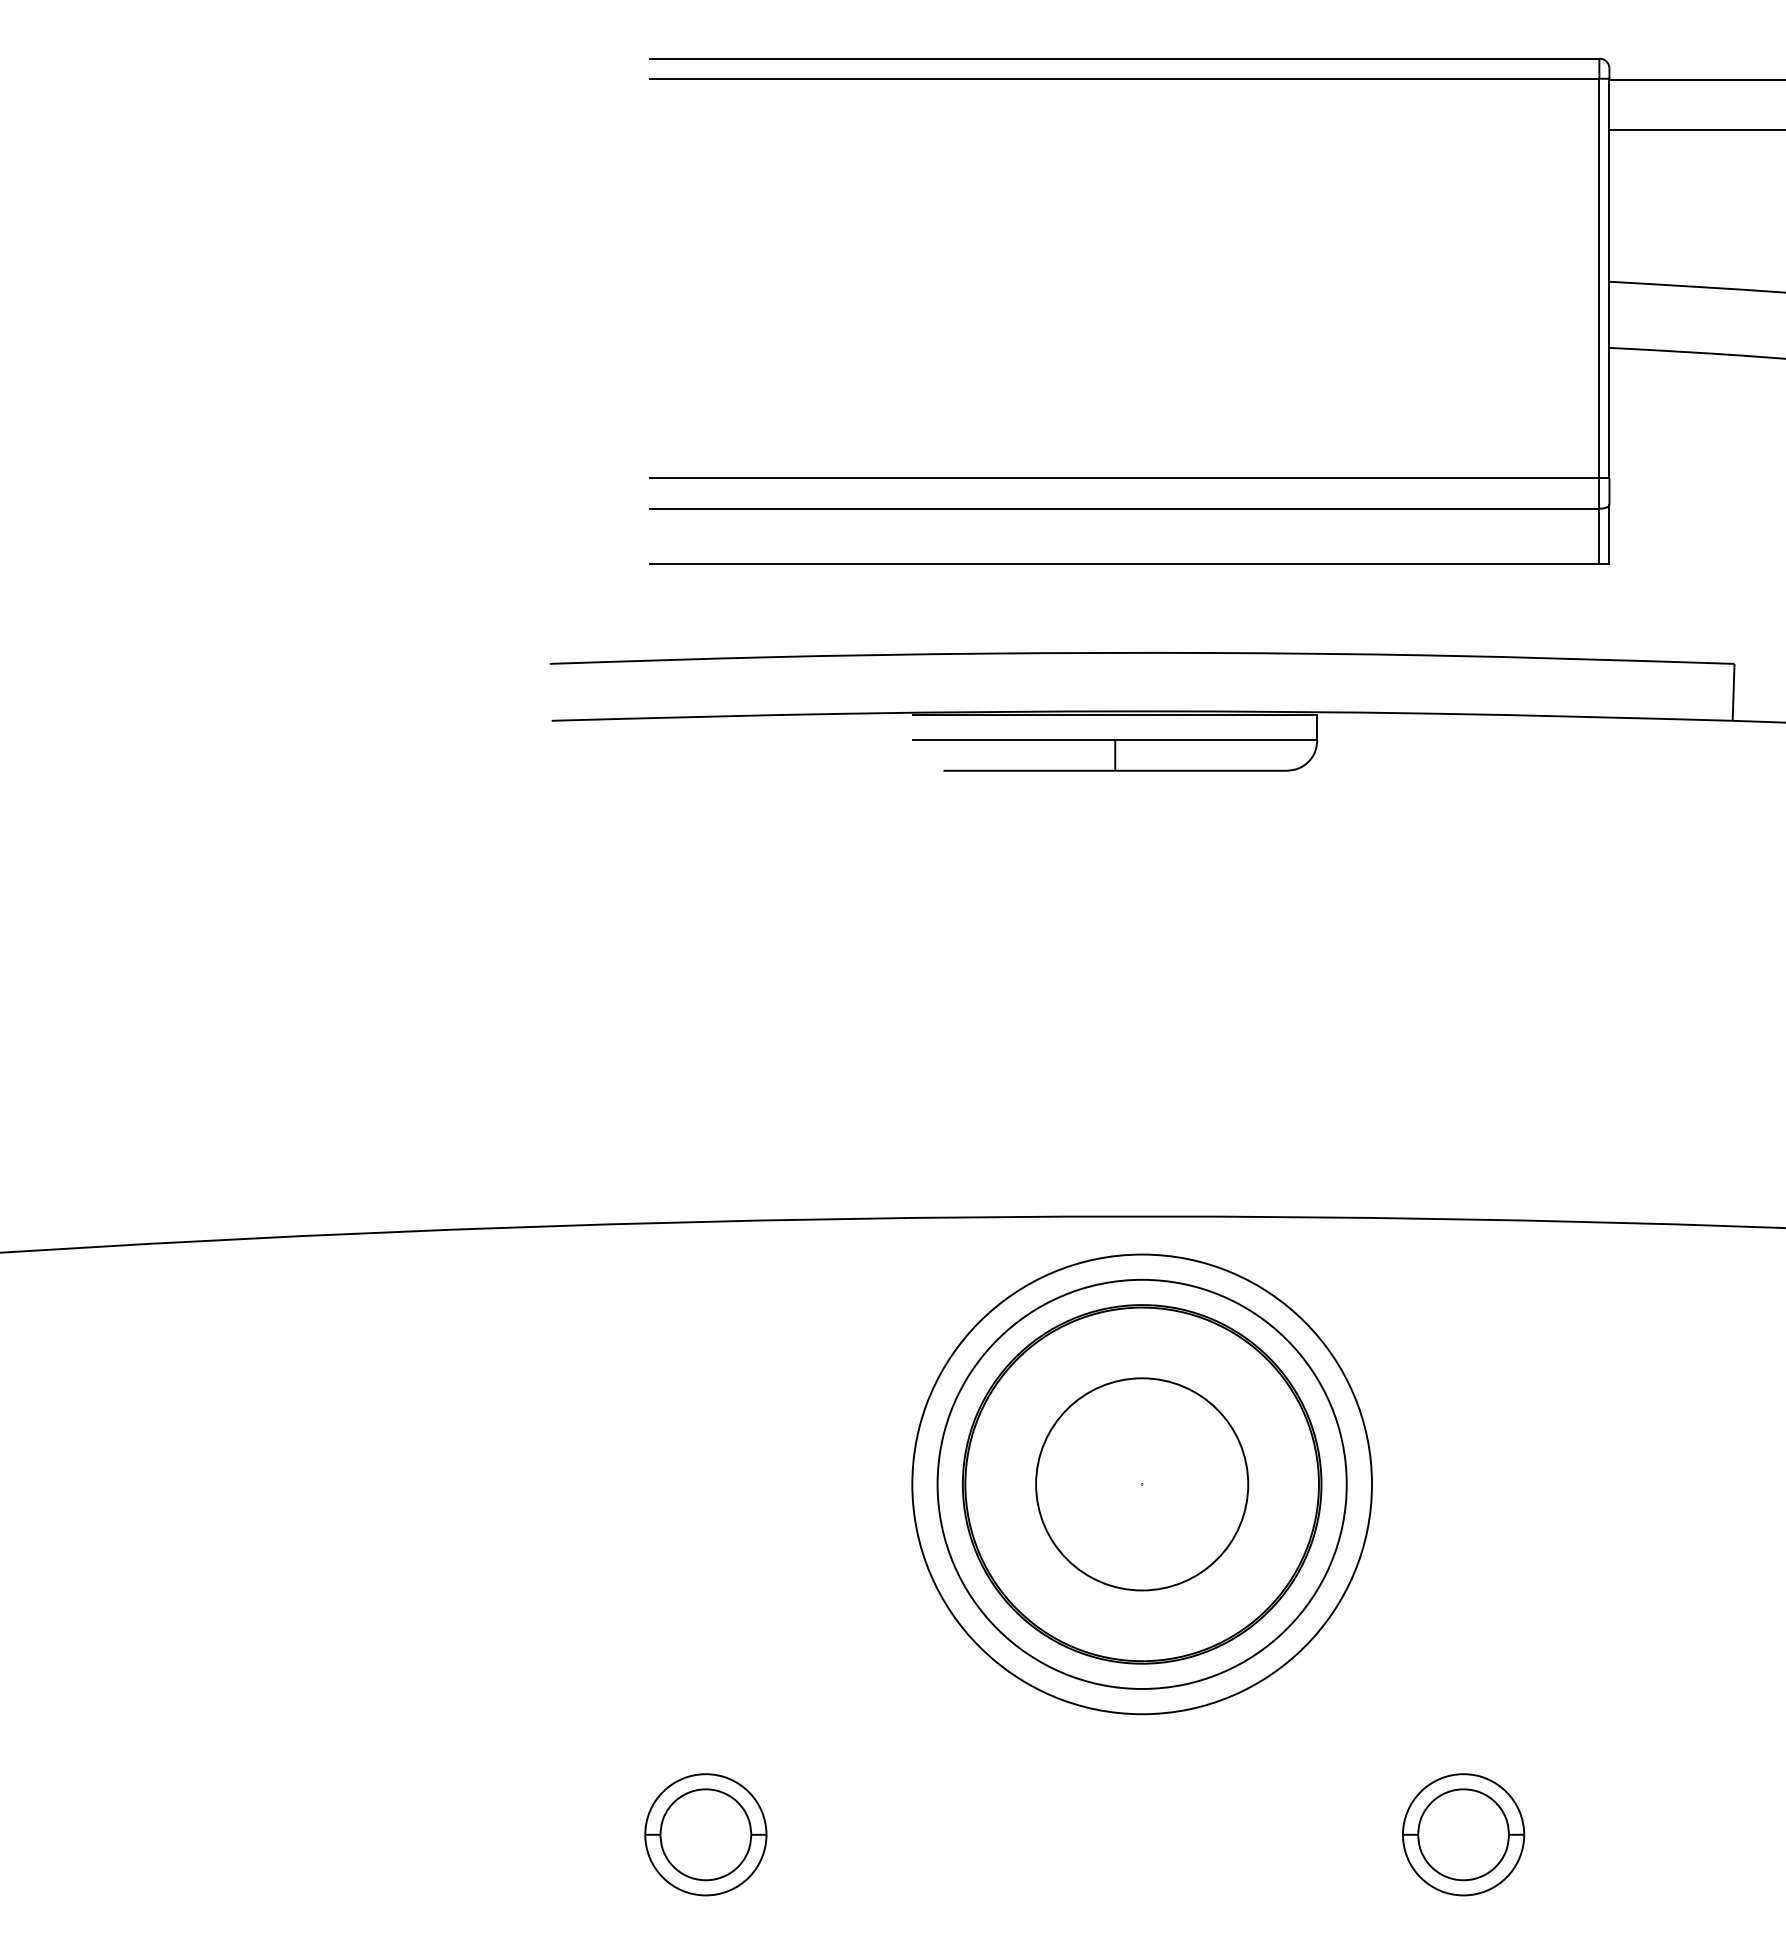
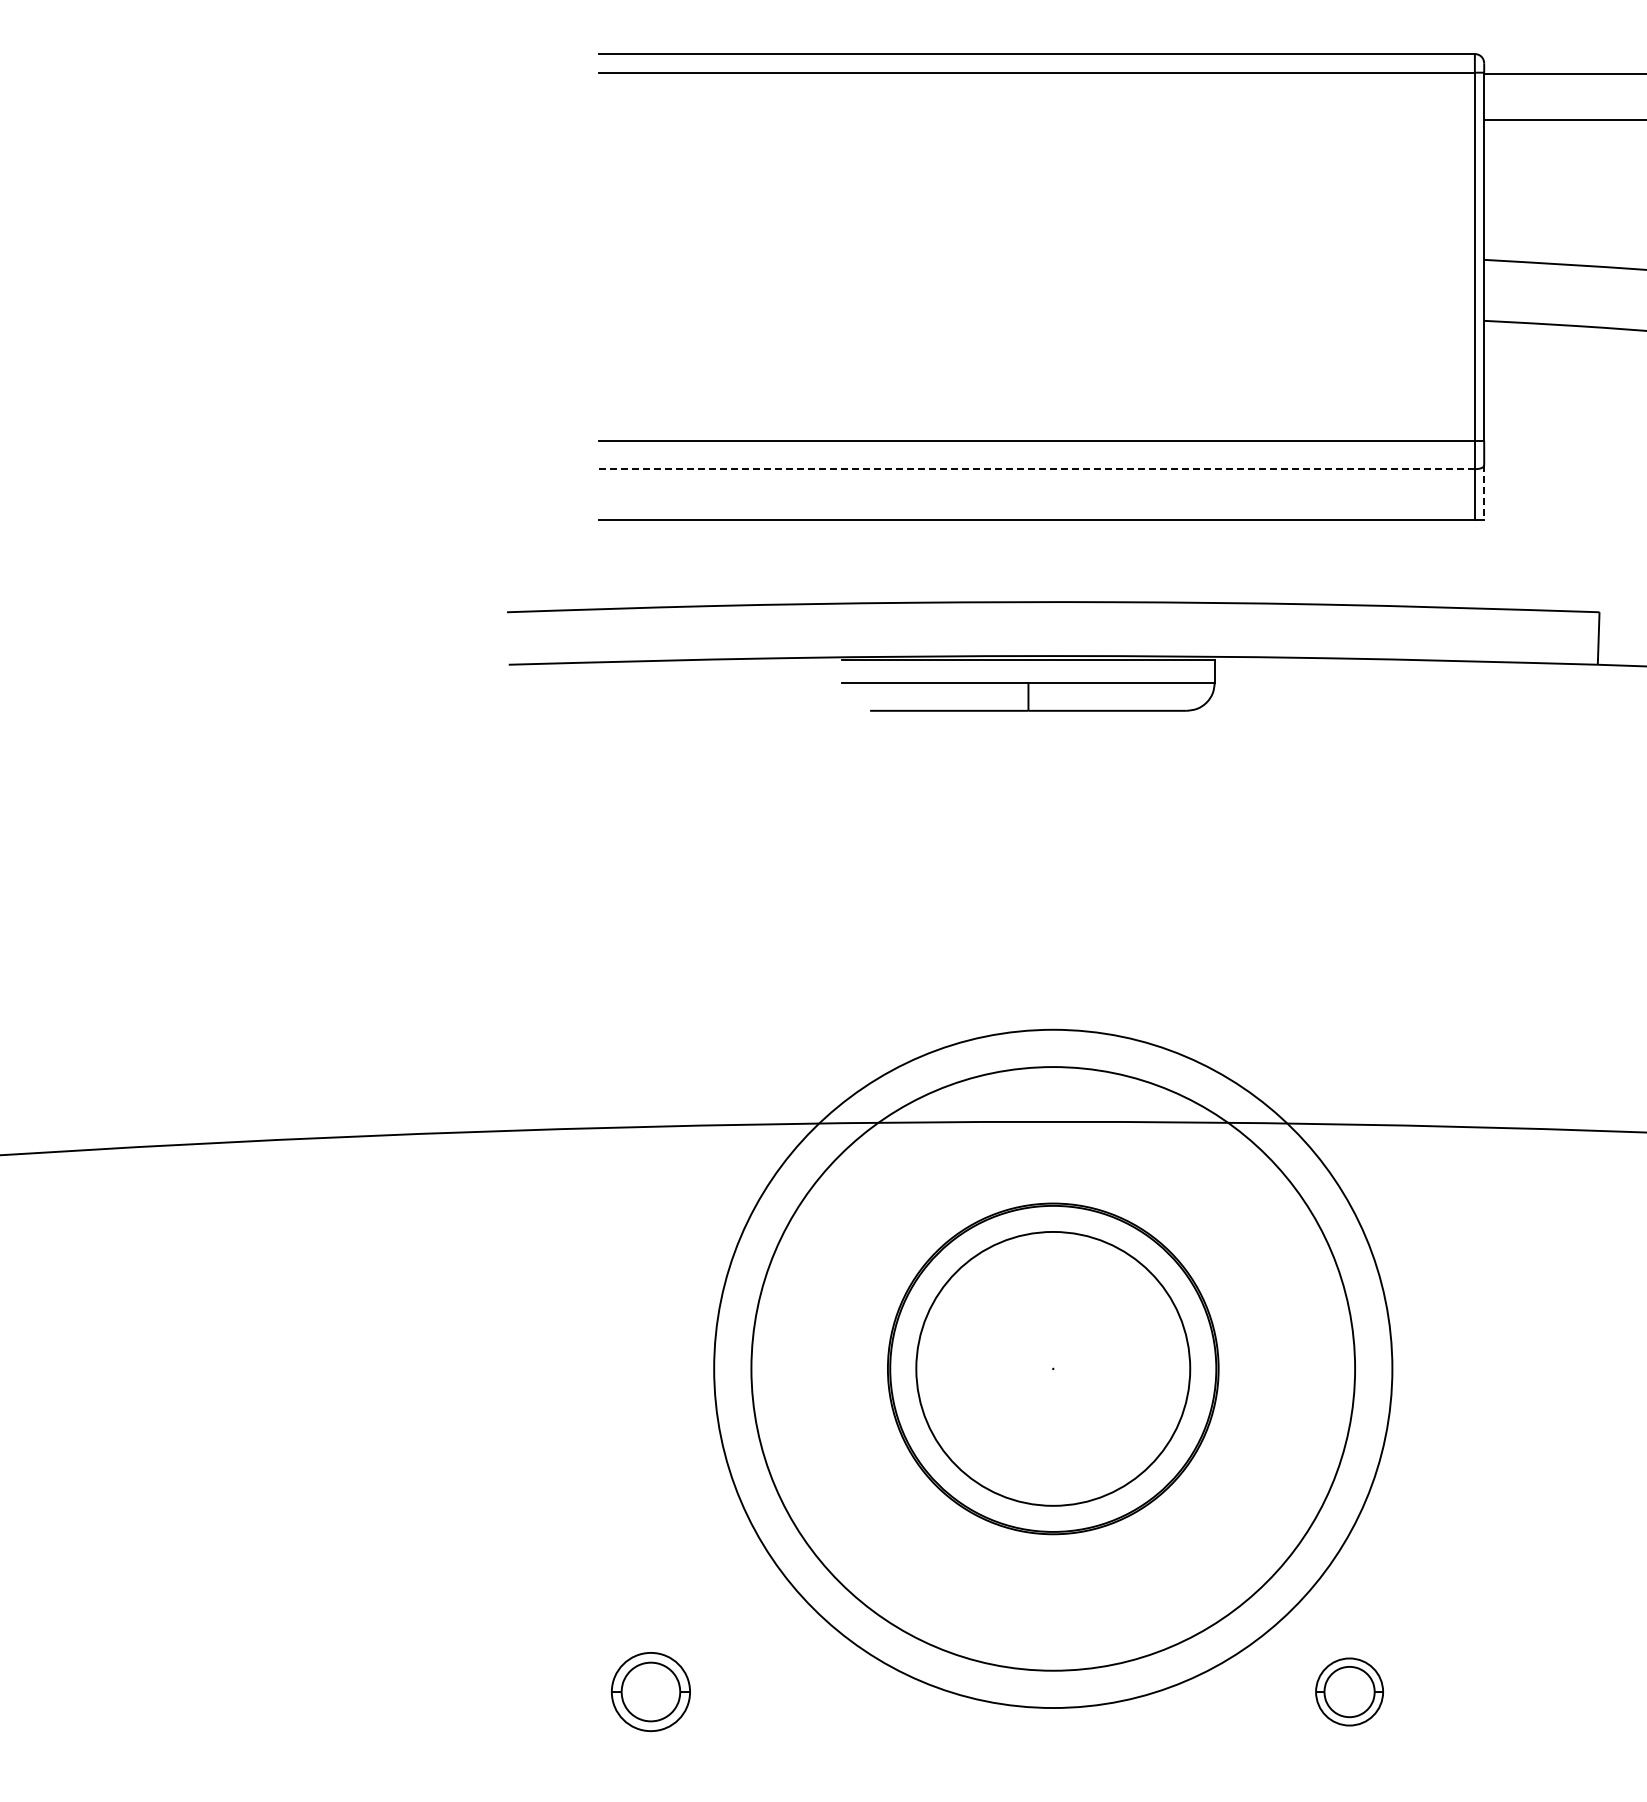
line: (1125, 509) -> (1037, 469), solid -> dashed
line: (1609, 535) -> (1484, 493), solid -> dashed
circle: (1141, 1483) -> (1052, 1368), size x1.6
circle: (1142, 1483) -> (1053, 1368), size x1.4
circle: (1142, 1483) -> (1053, 1368), size x1.6
part: (705, 1834) -> (650, 1691), size x0.7
part: (1463, 1834) -> (1349, 1691), size x0.6

